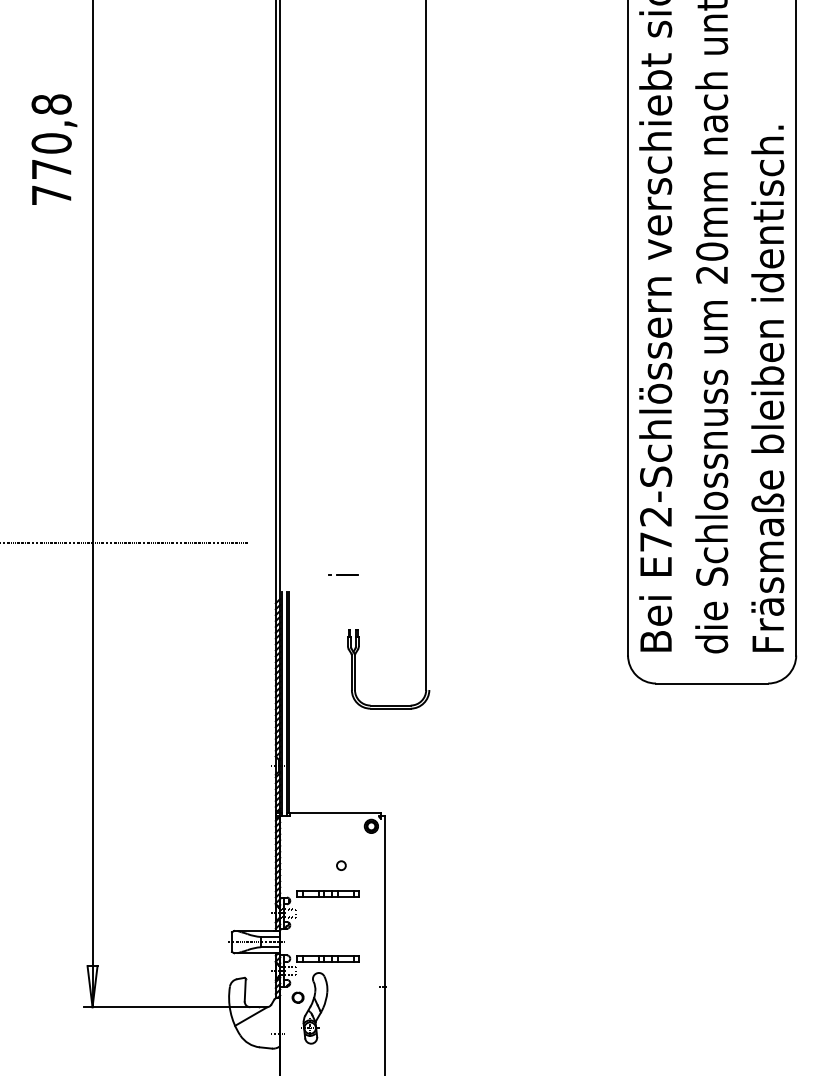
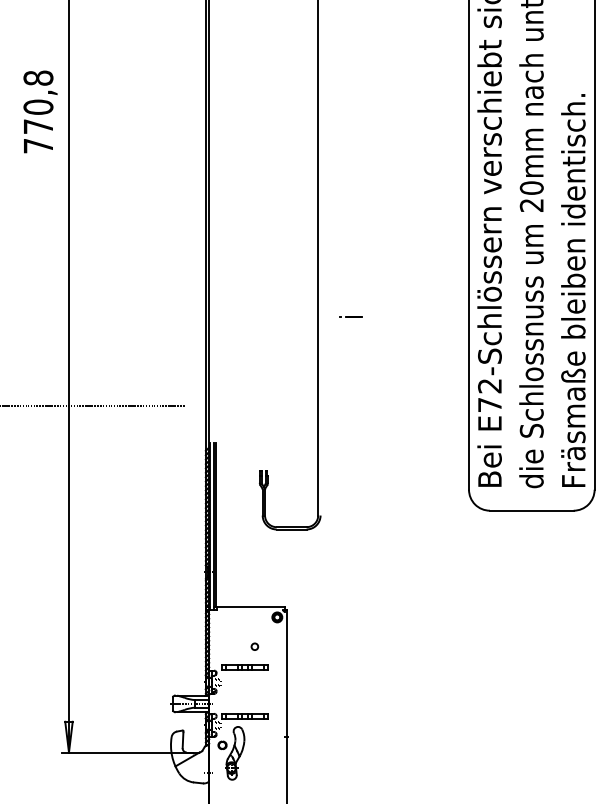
line: (343, 574) -> (350, 316), moved

